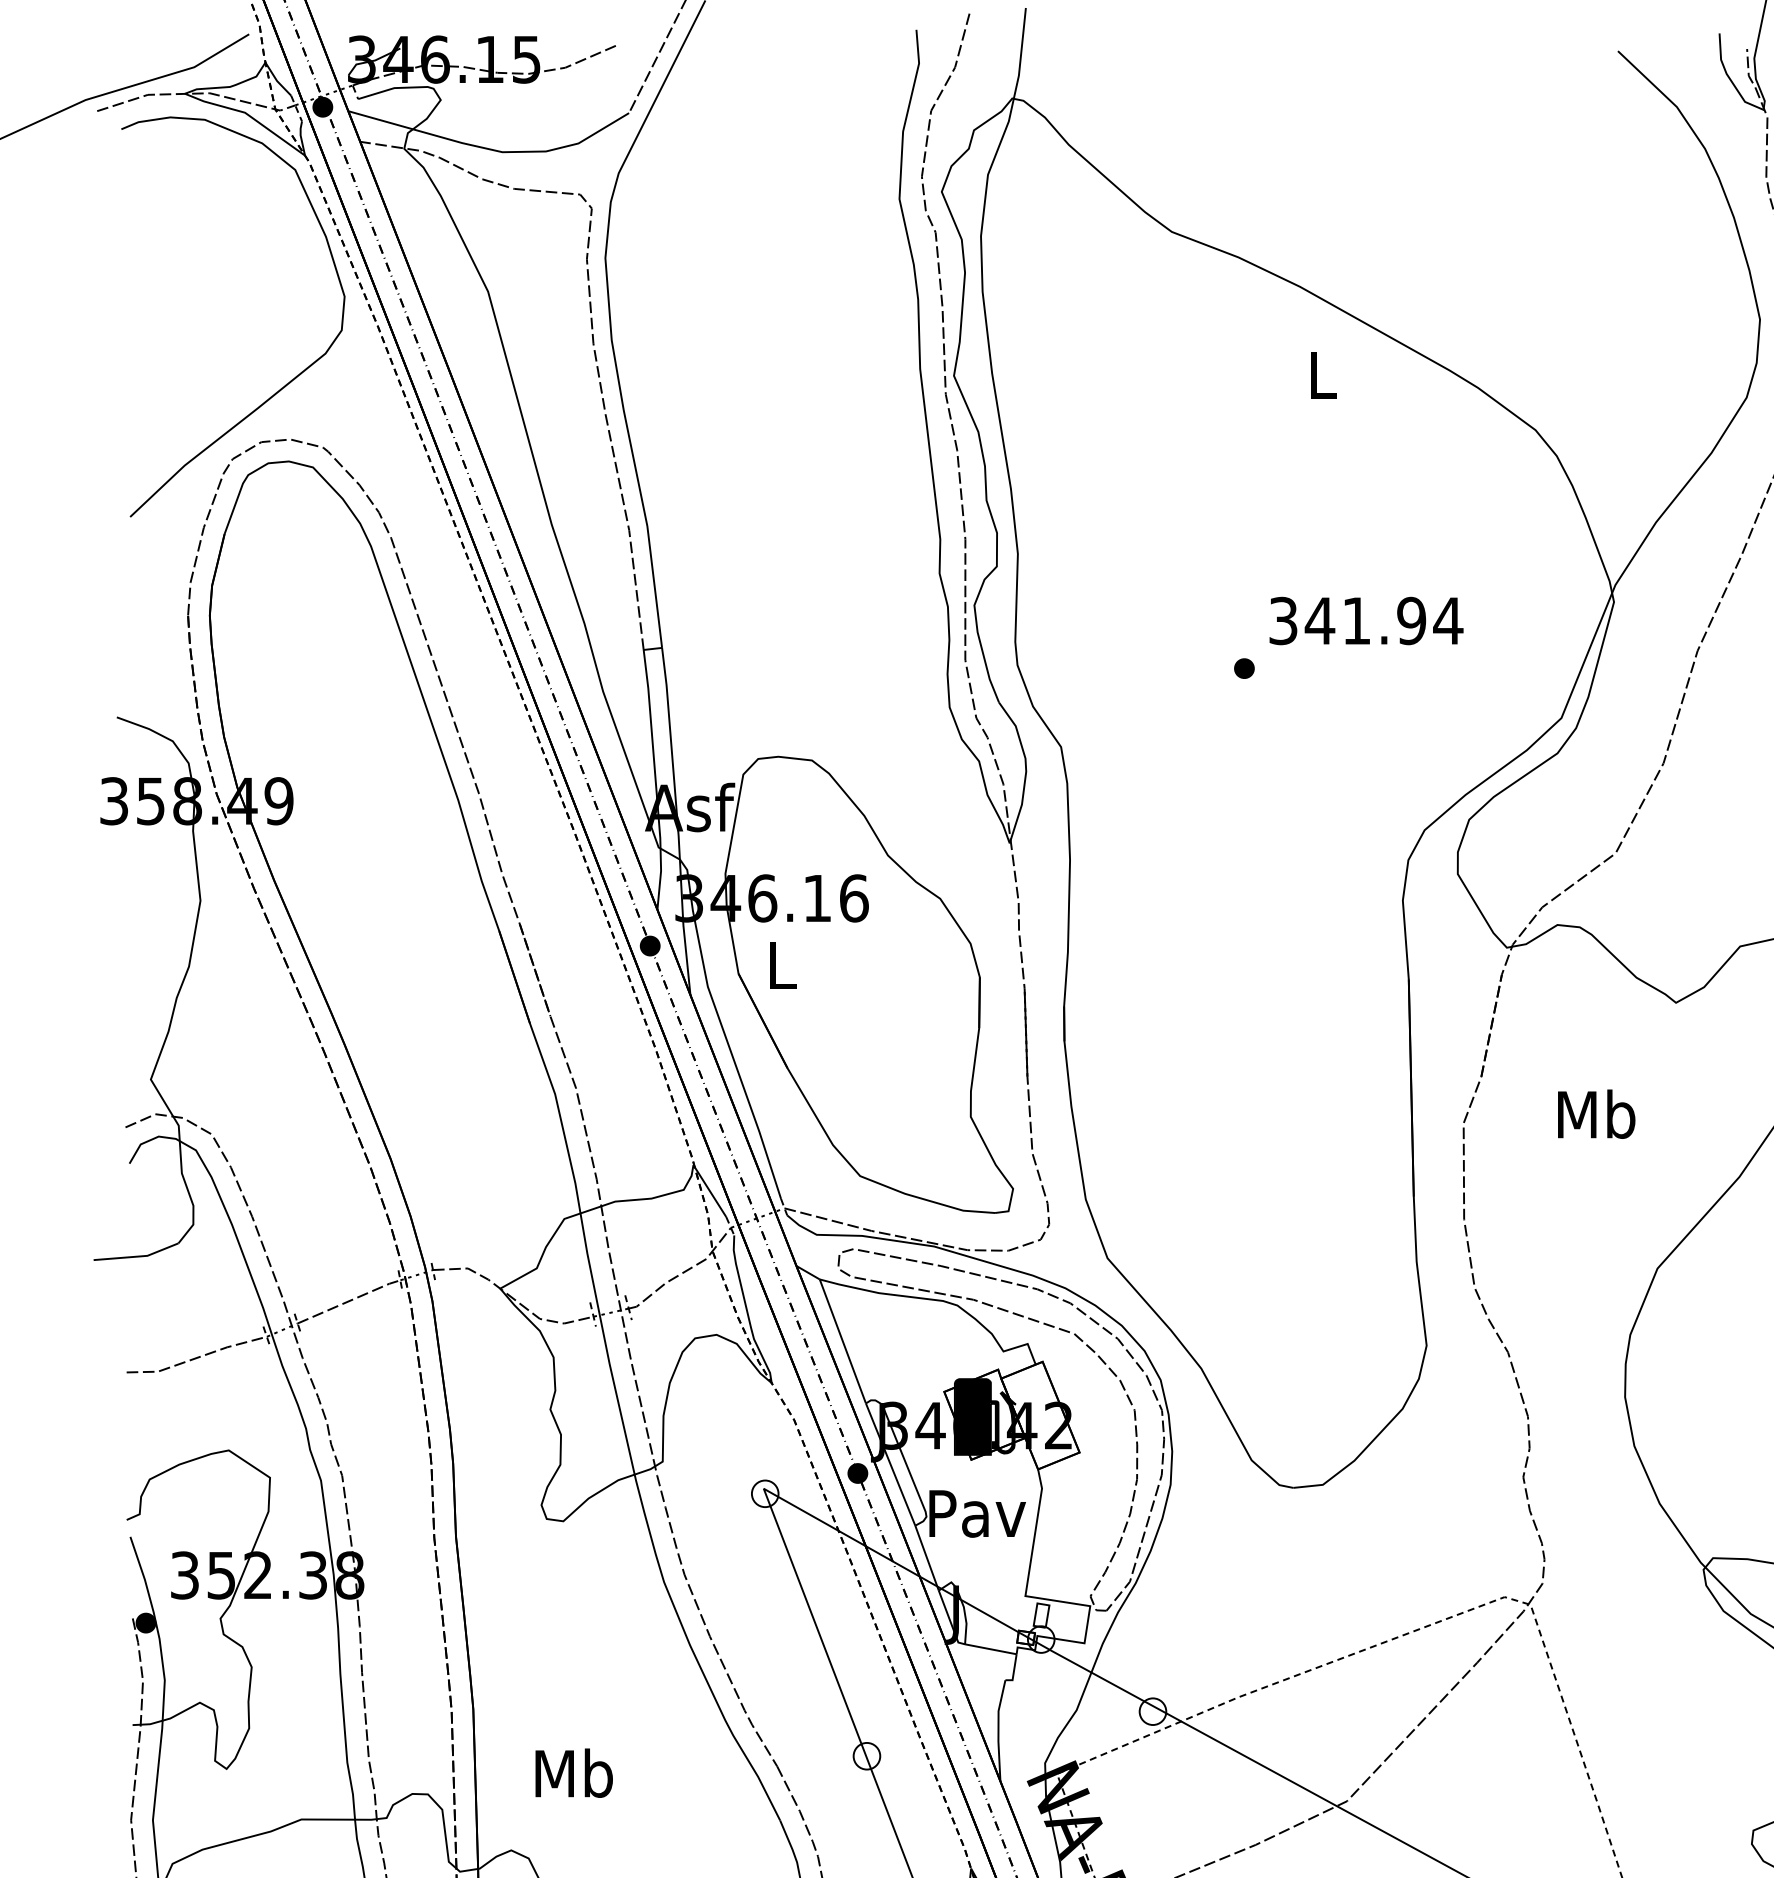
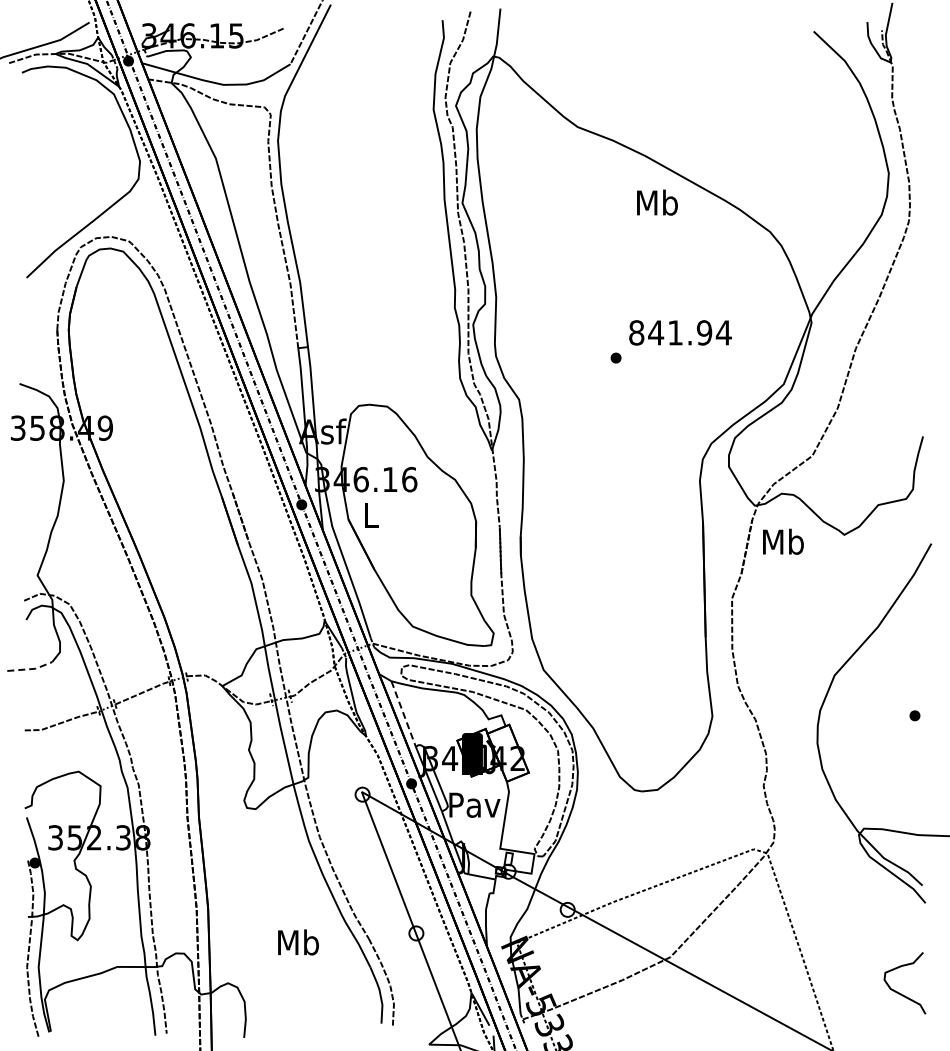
text: (1322, 374) -> (657, 202), L -> Mb
text: (1283, 620) -> (636, 332), 341.94 -> 841.94
text: (1596, 1113) -> (783, 541), moved
line: (137, 1257) -> (30, 669), solid -> dashed
line: (842, 1342) -> (403, 714), solid -> dashed
text: (574, 1773) -> (298, 942), moved

